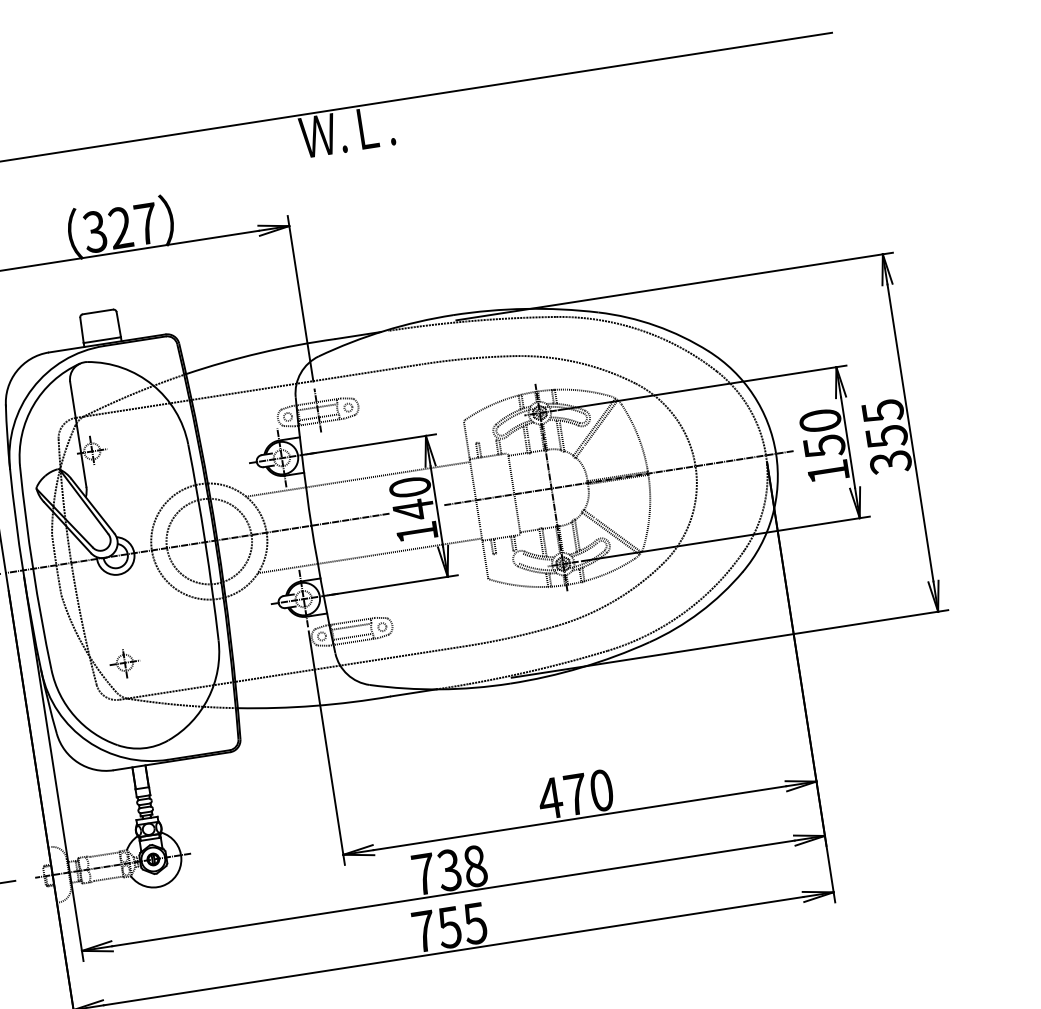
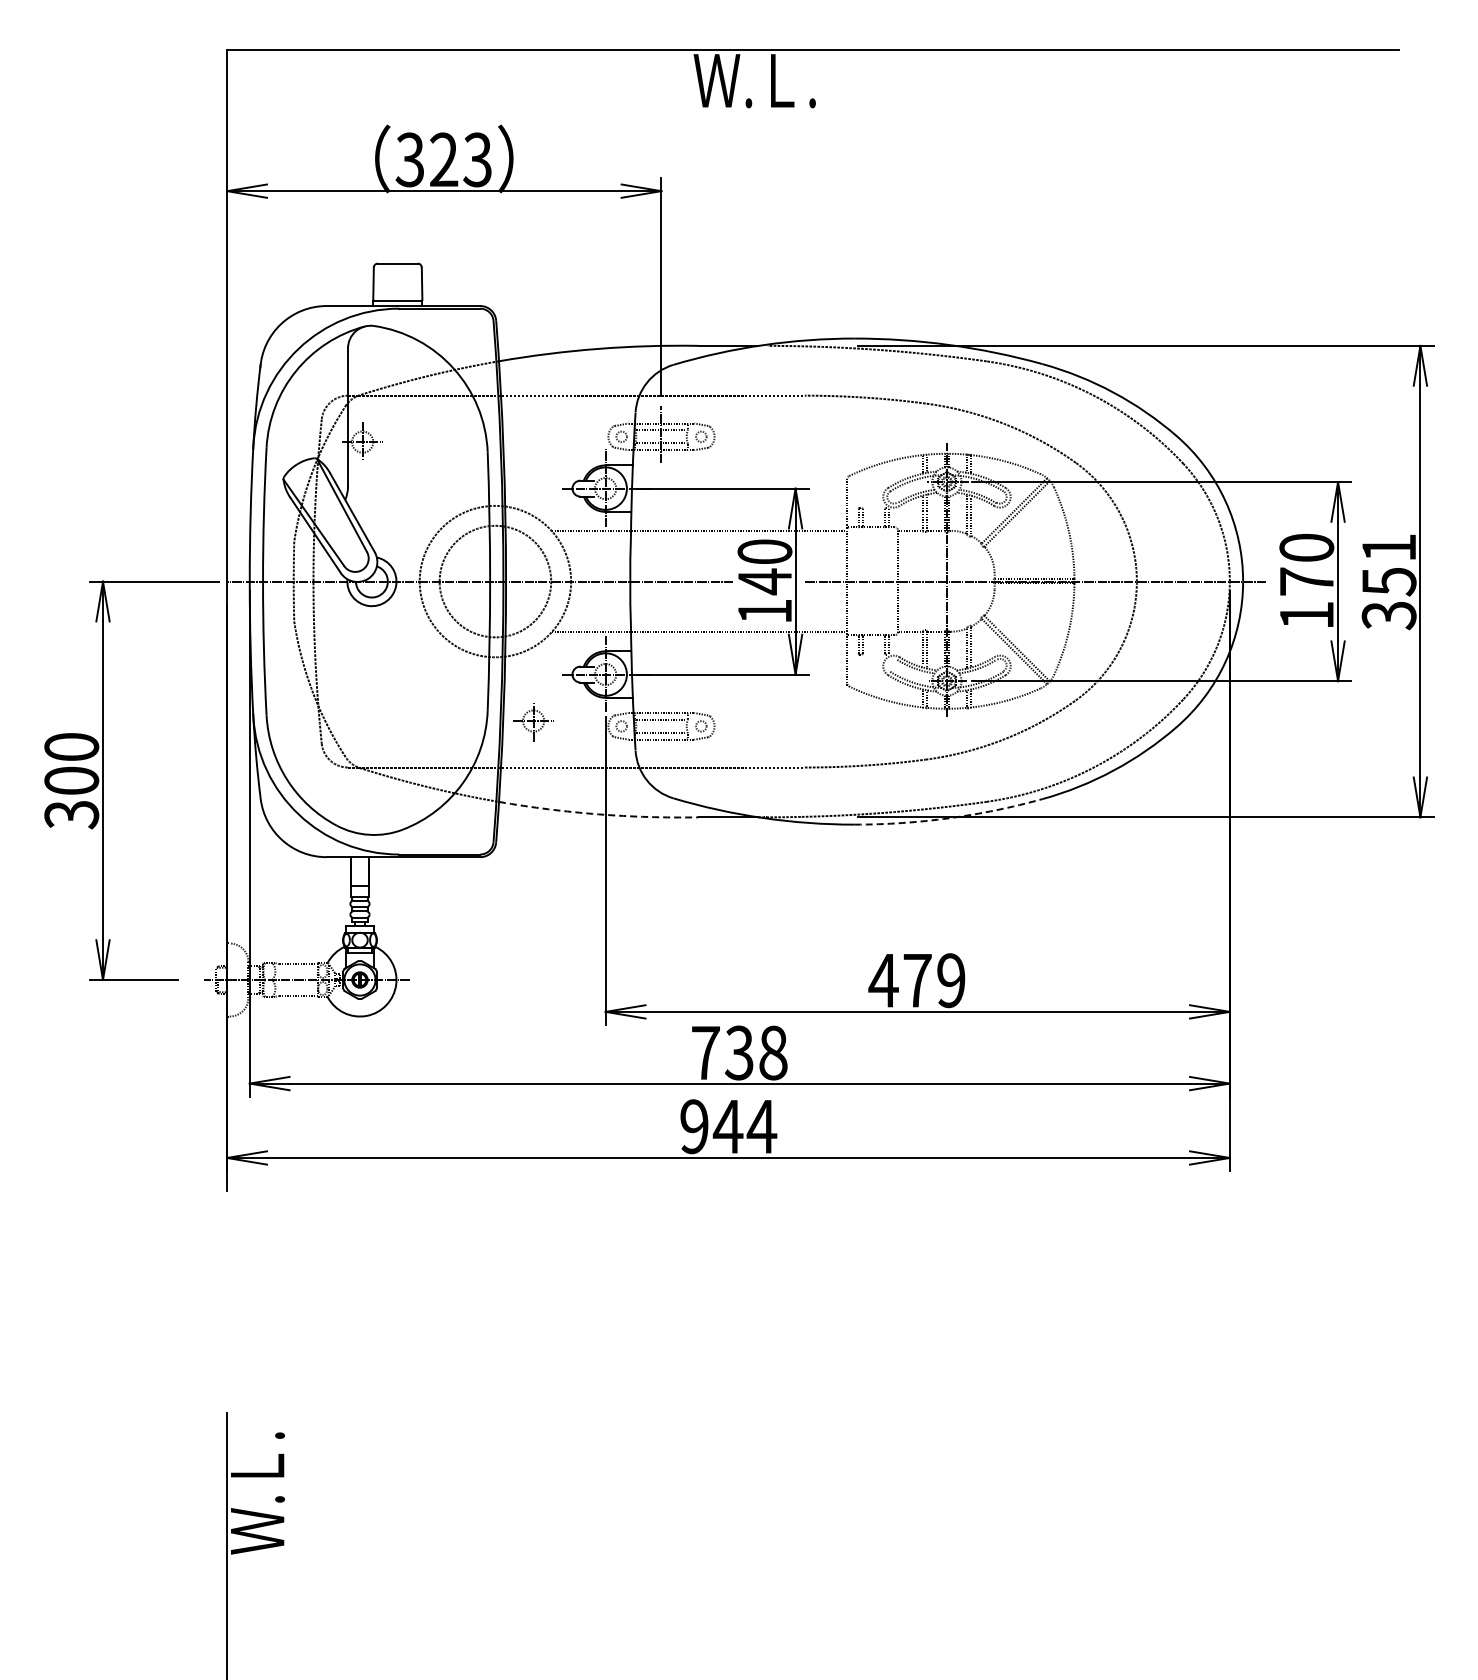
text: (146, 223) -> (477, 159), 327 -> 323
text: (883, 411) -> (1389, 548), 355 -> 351
text: (824, 446) -> (1307, 581), 150 -> 170
part: (125, 663) -> (533, 722), moved
arc: (581, 667) -> (949, 818), solid -> dashed
arc: (314, 706) -> (598, 814), solid -> dashed
text: (601, 790) -> (951, 980), 470 -> 479
text: (449, 927) -> (728, 1126), 755 -> 944

